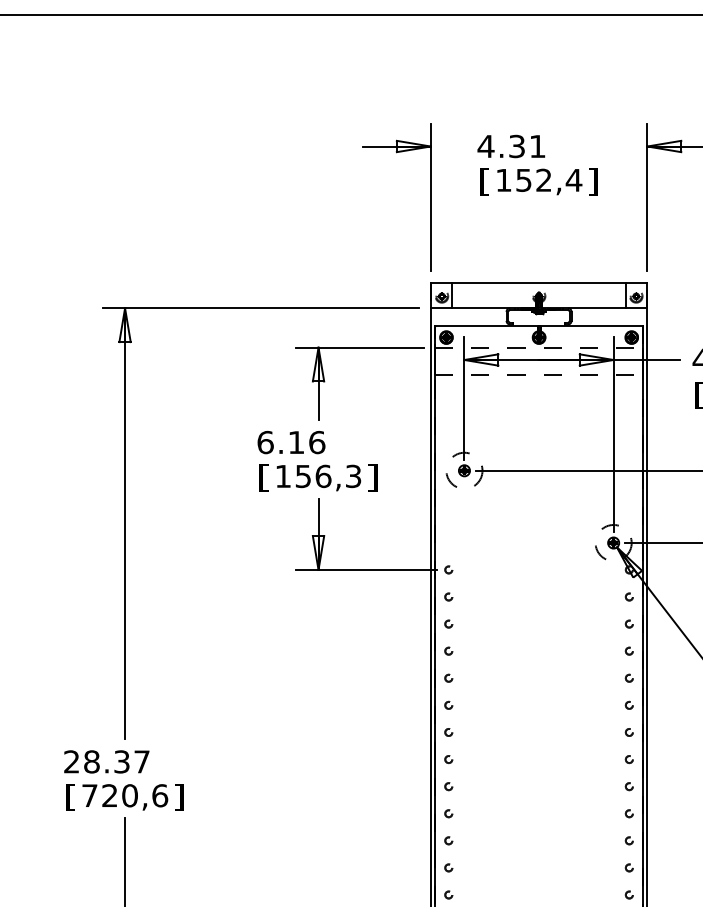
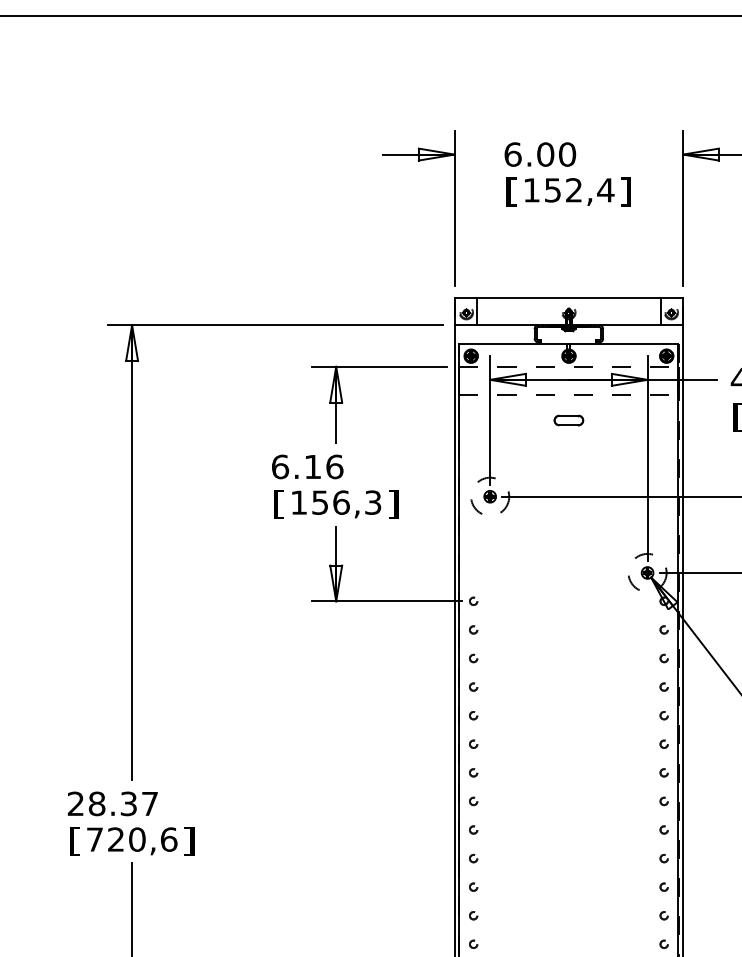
text: (511, 146) -> (539, 154), 4.31 -> 6.00
part: (538, 398) -> (568, 420), added

